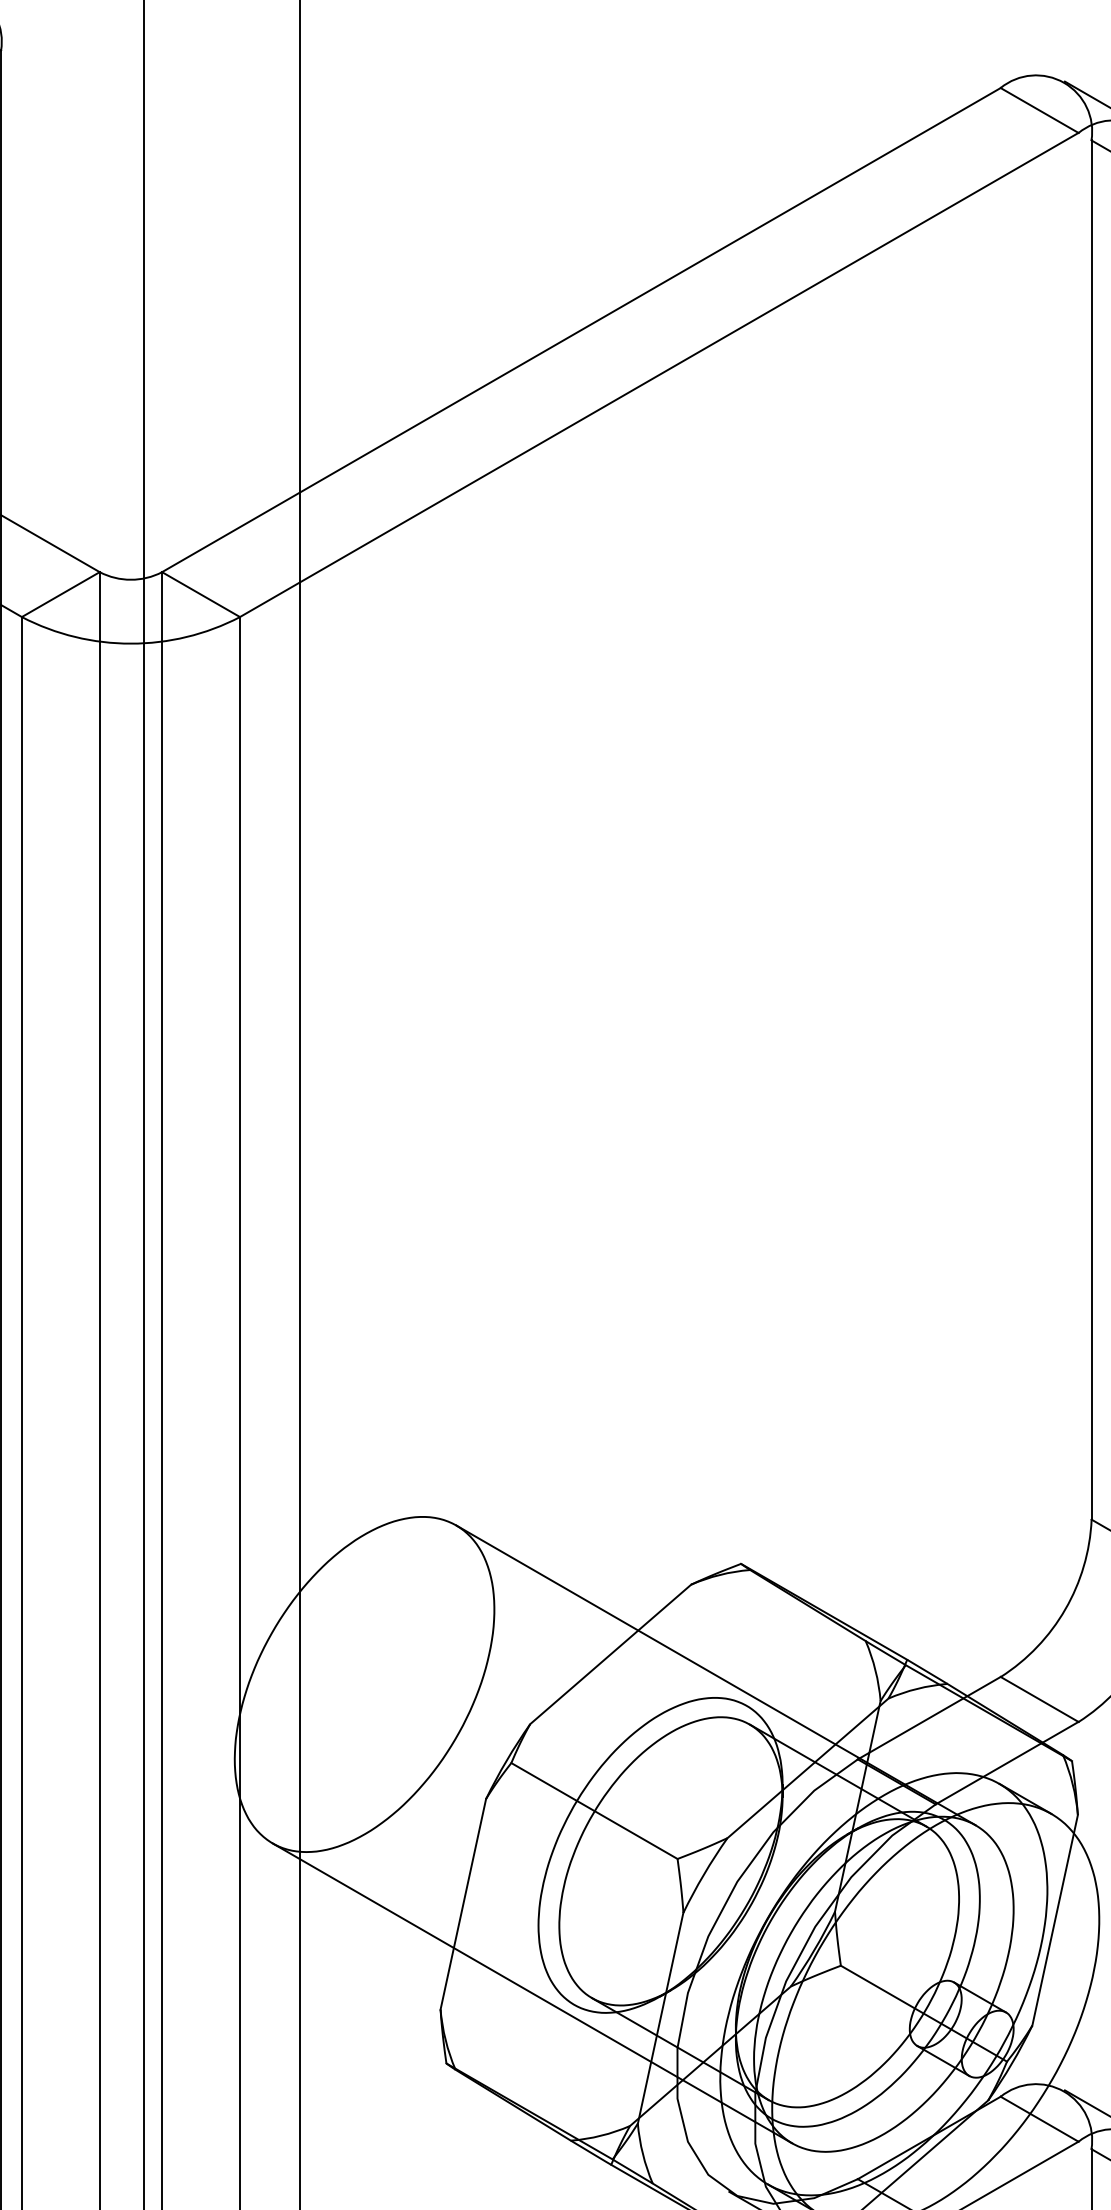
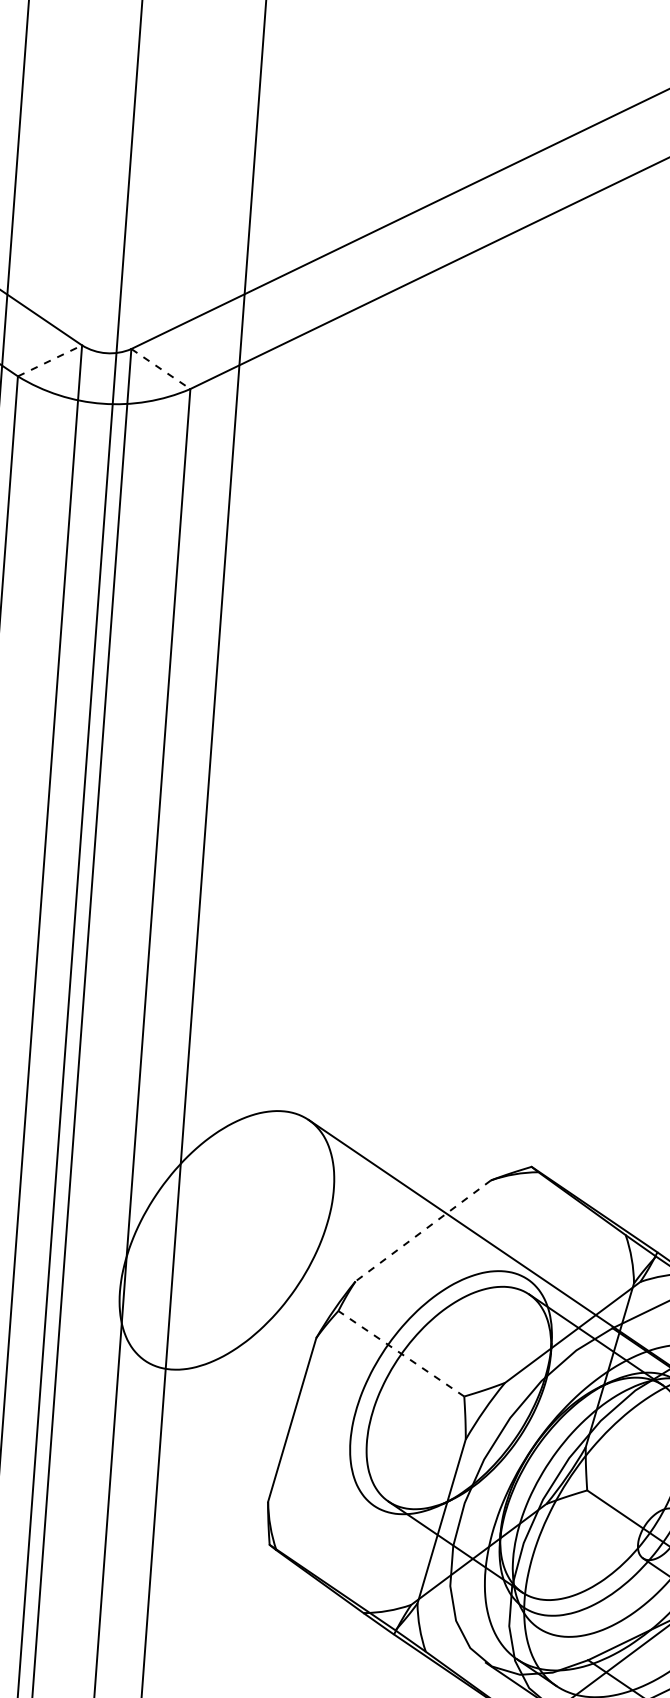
line: (60, 594) -> (49, 360), solid -> dashed
line: (201, 594) -> (161, 368), solid -> dashed
line: (610, 1654) -> (423, 1230), solid -> dashed
line: (594, 1811) -> (401, 1354), solid -> dashed
line: (532, 1993) -> (341, 1494), removed

